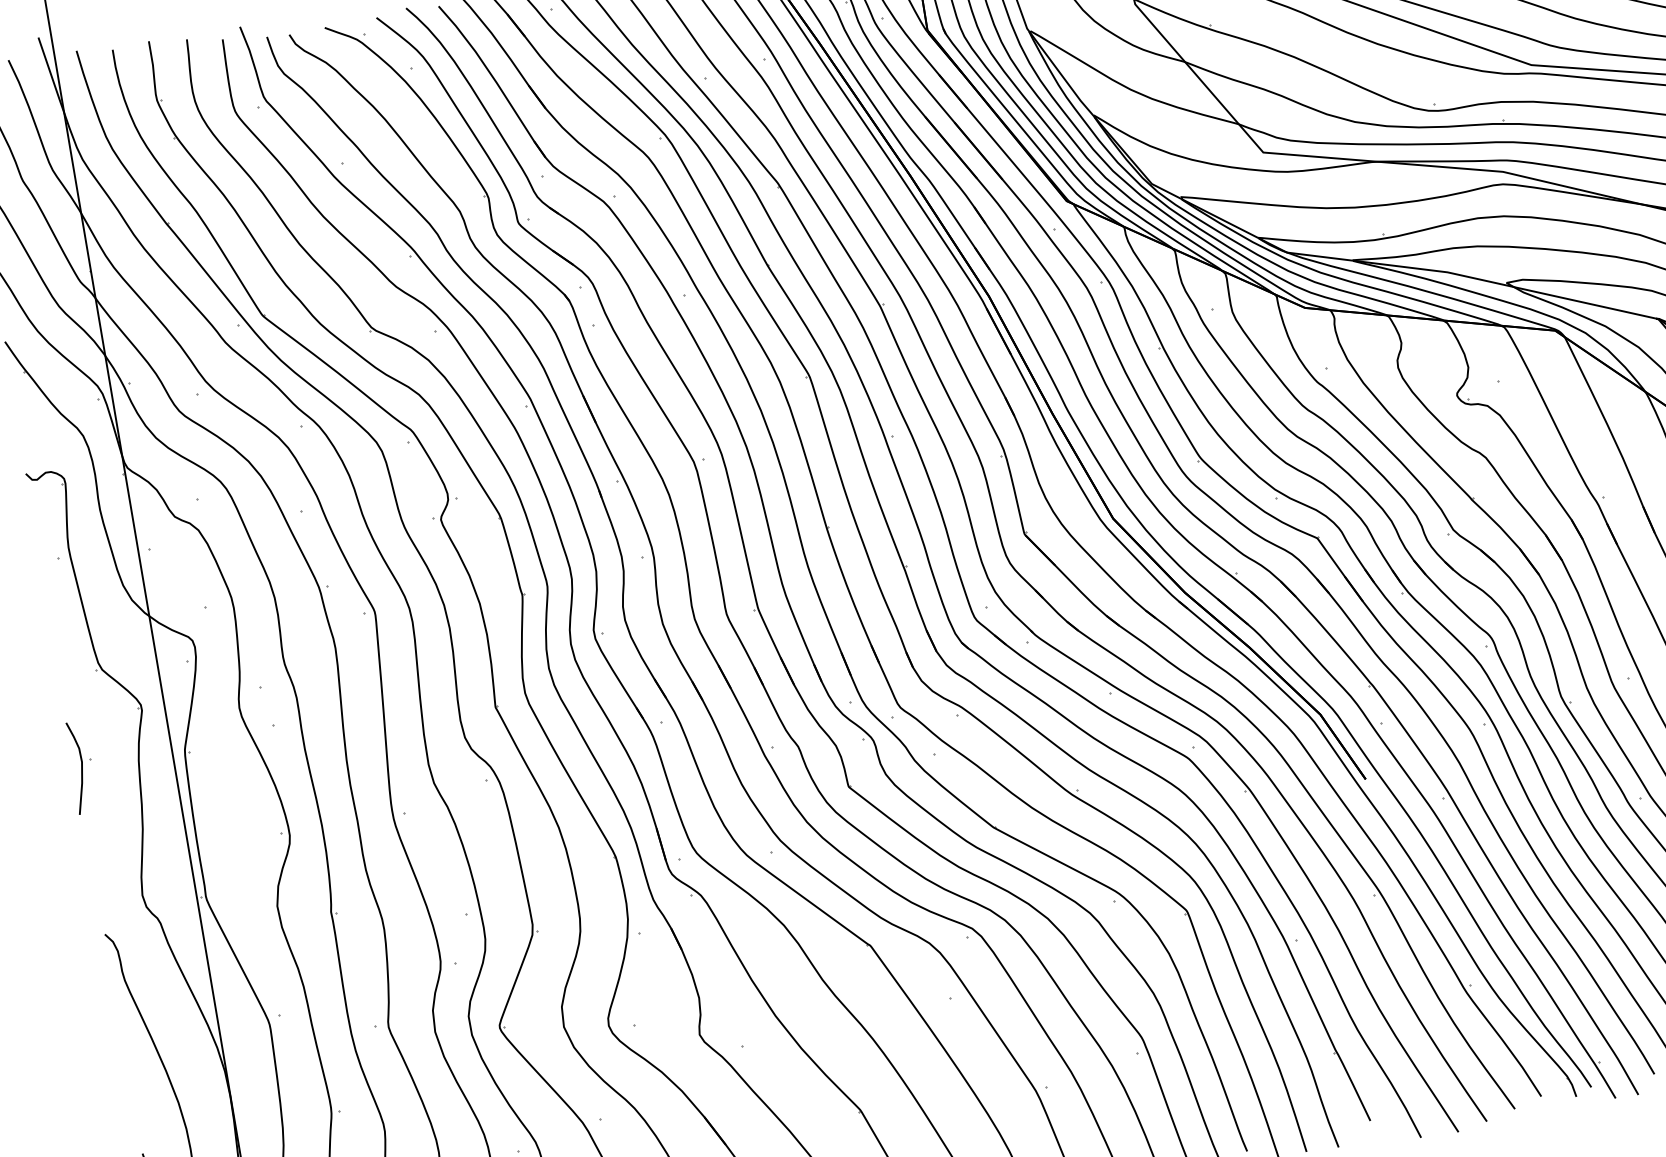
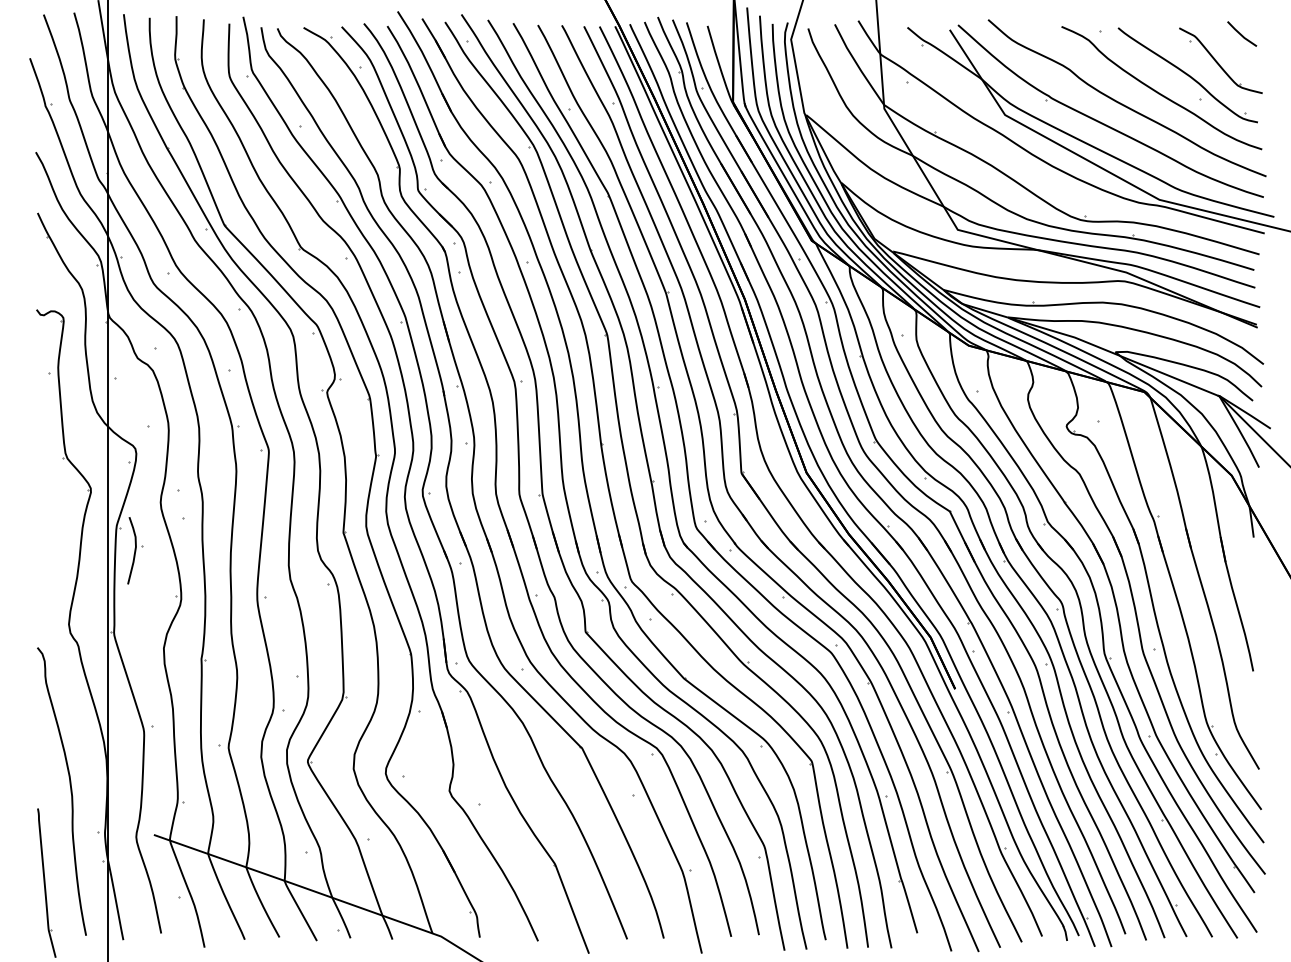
part: (82, 766) -> (135, 550), moved

